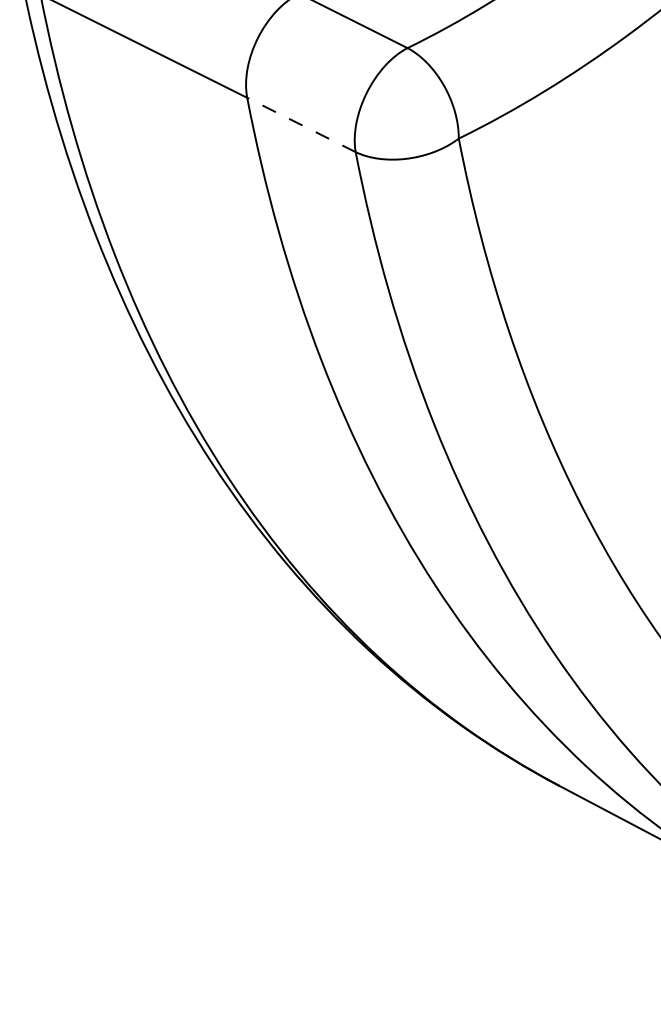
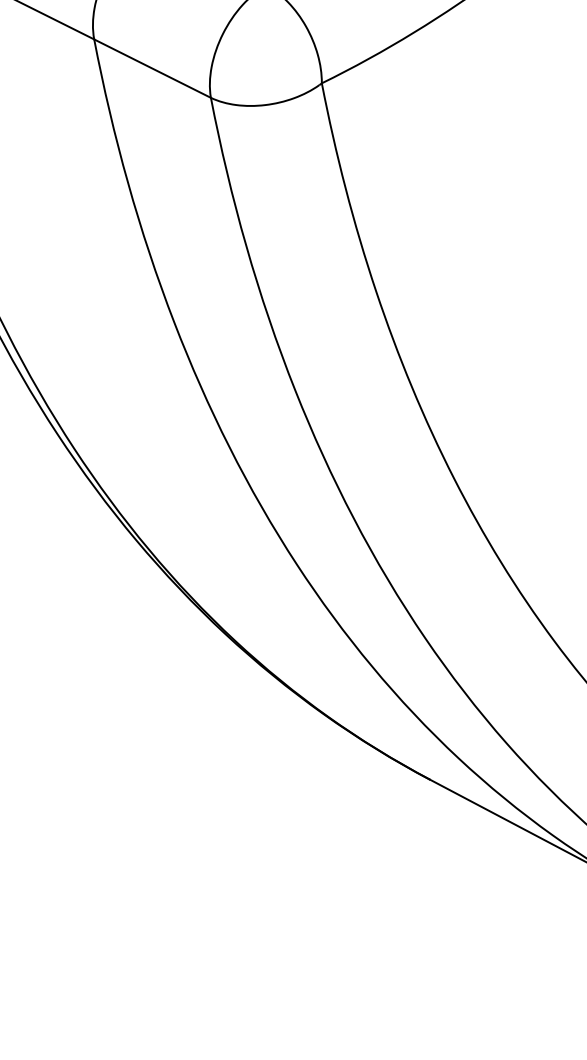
line: (301, 124) -> (152, 68), dashed -> solid

